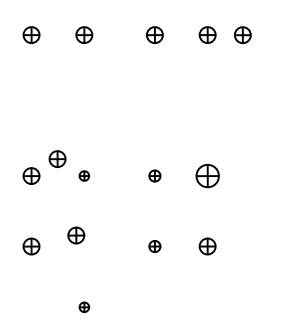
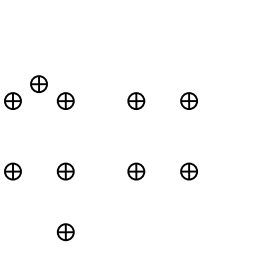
part: (84, 175) -> (65, 100), size x1.67
part: (154, 175) -> (135, 100), size x1.43
part: (207, 175) -> (188, 100), size x0.71
part: (76, 235) -> (65, 171), moved
part: (154, 246) -> (135, 171), size x1.43
part: (84, 307) -> (65, 232), size x1.67

